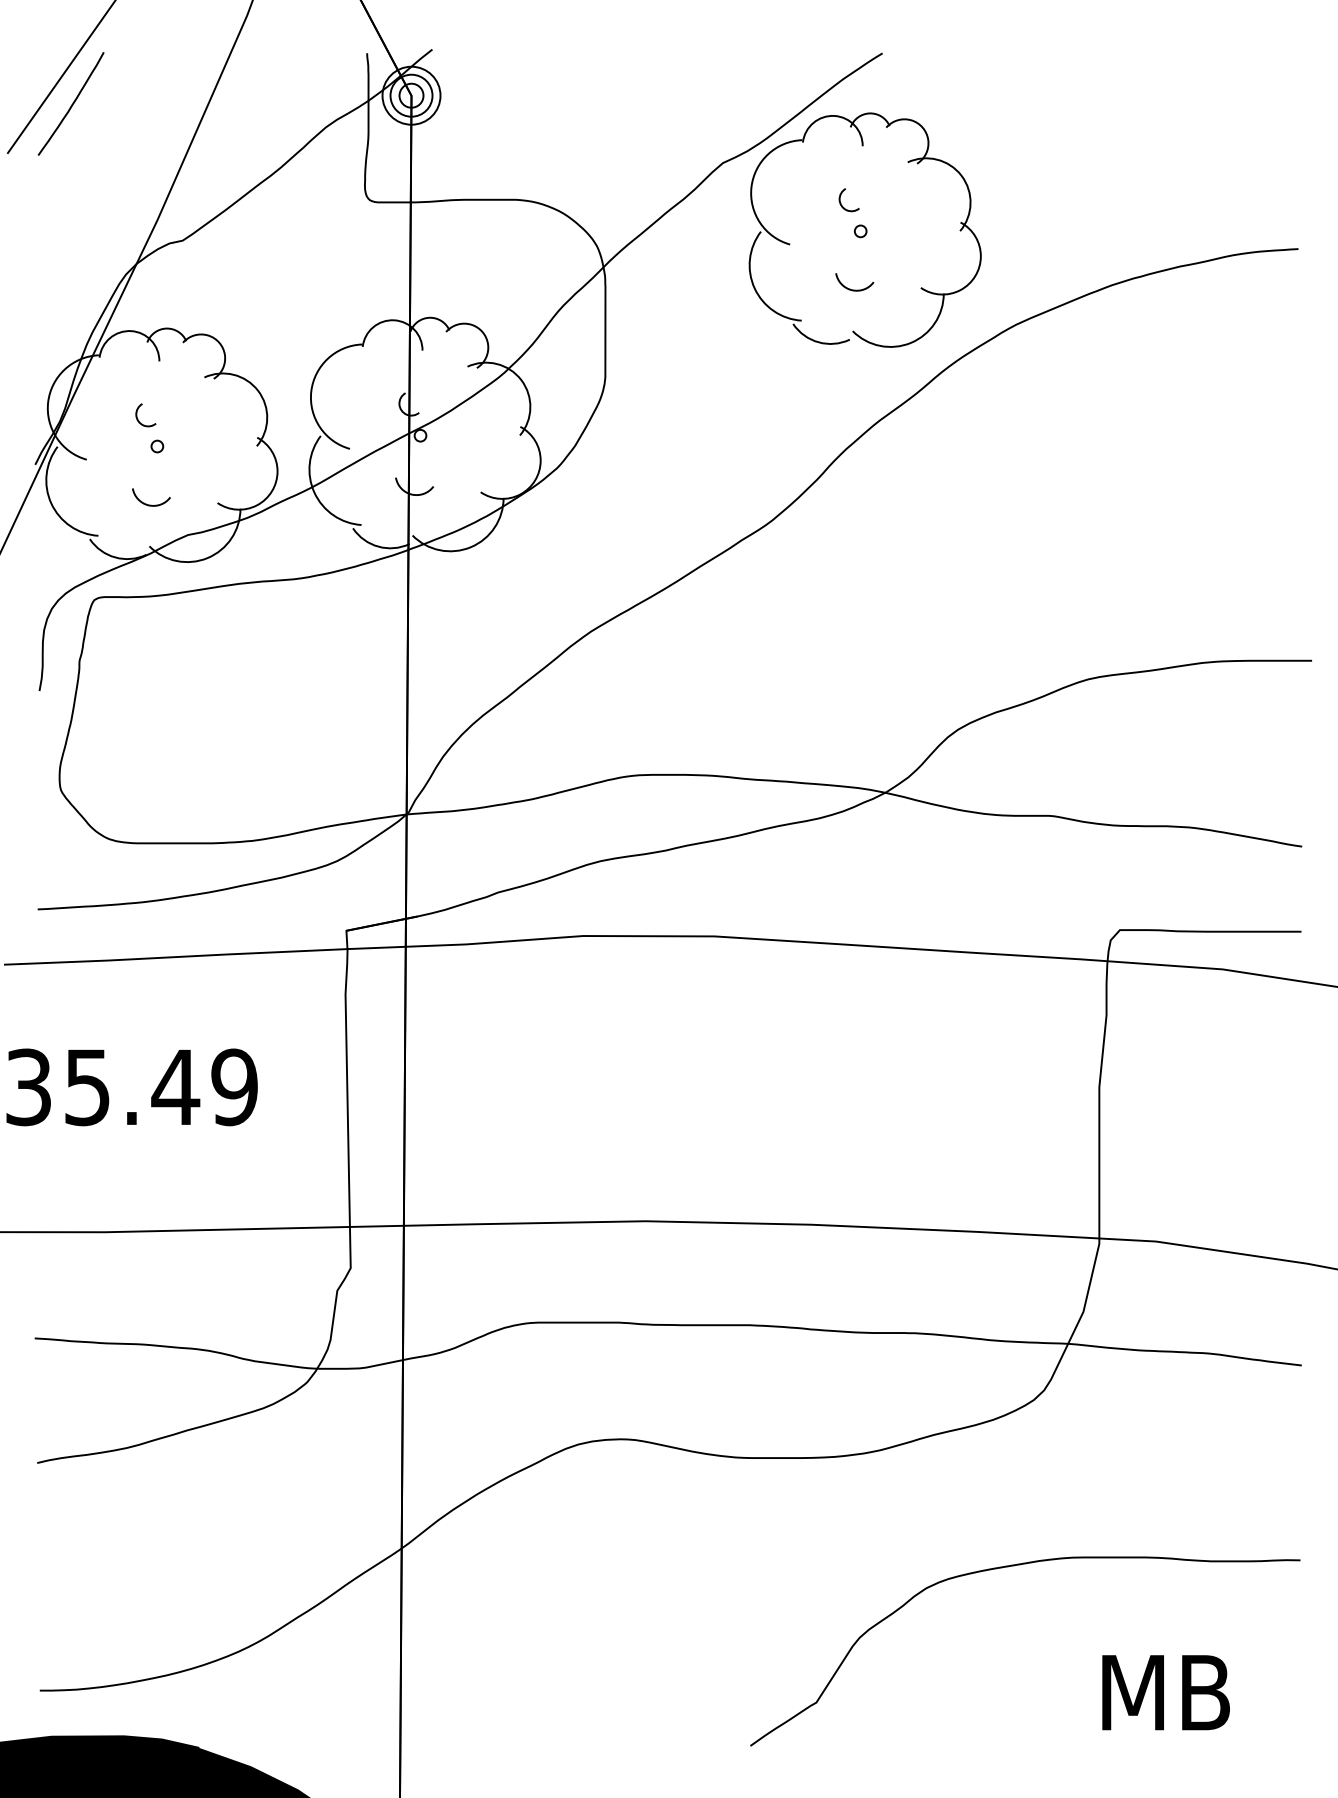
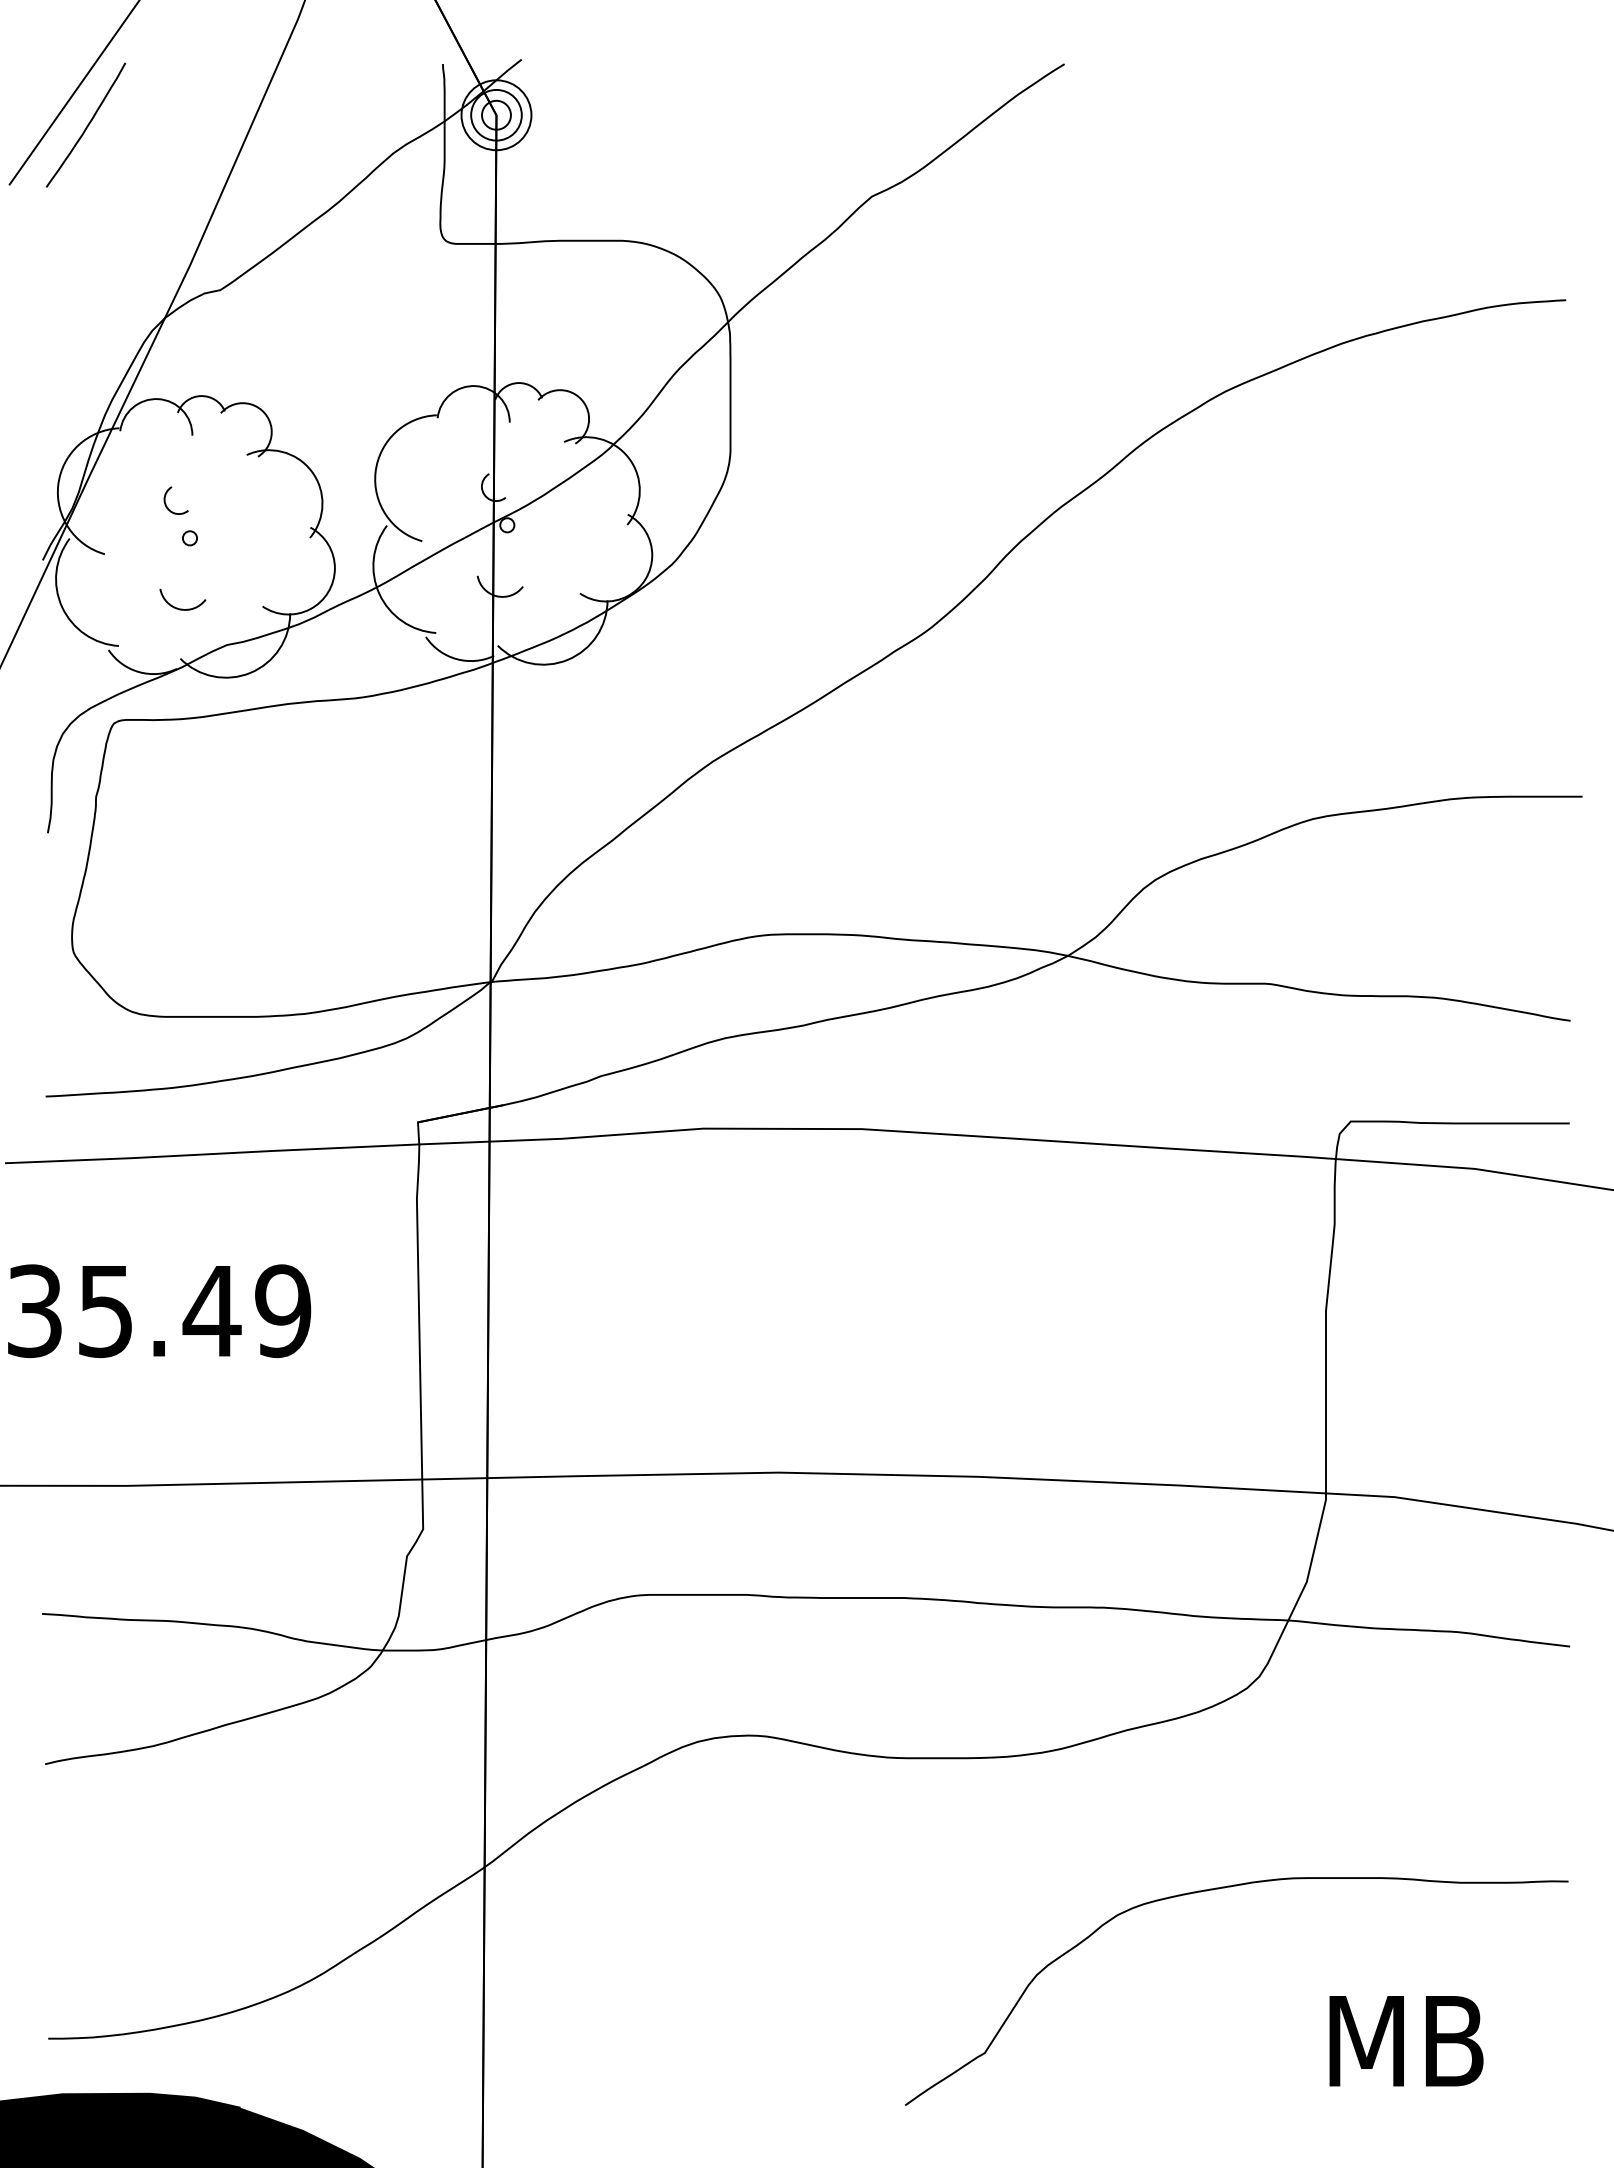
part: (865, 230) -> (1043, 277), removed

